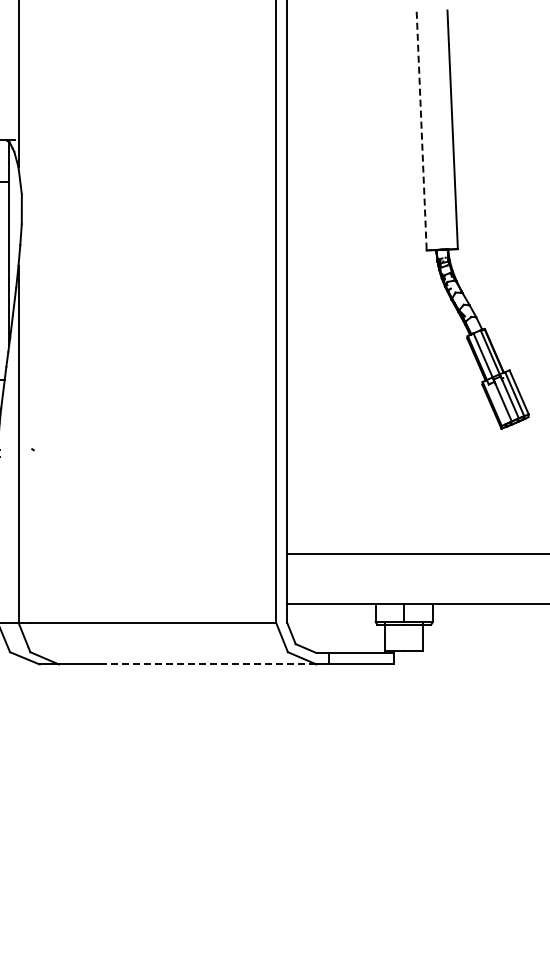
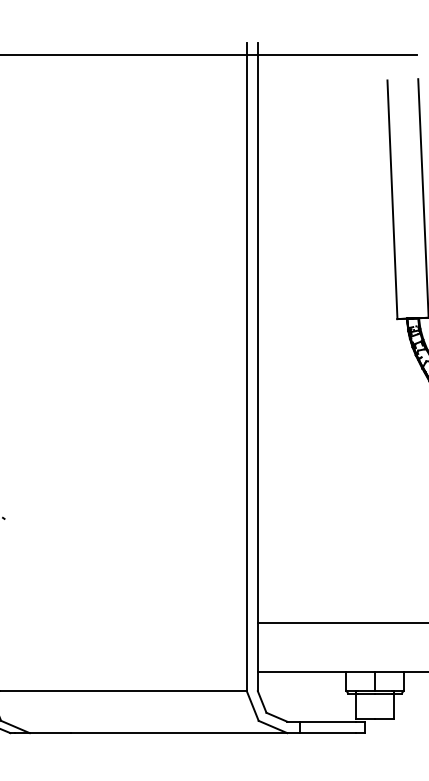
line: (421, 131) -> (392, 200), dashed -> solid
line: (208, 664) -> (179, 733), dashed -> solid

